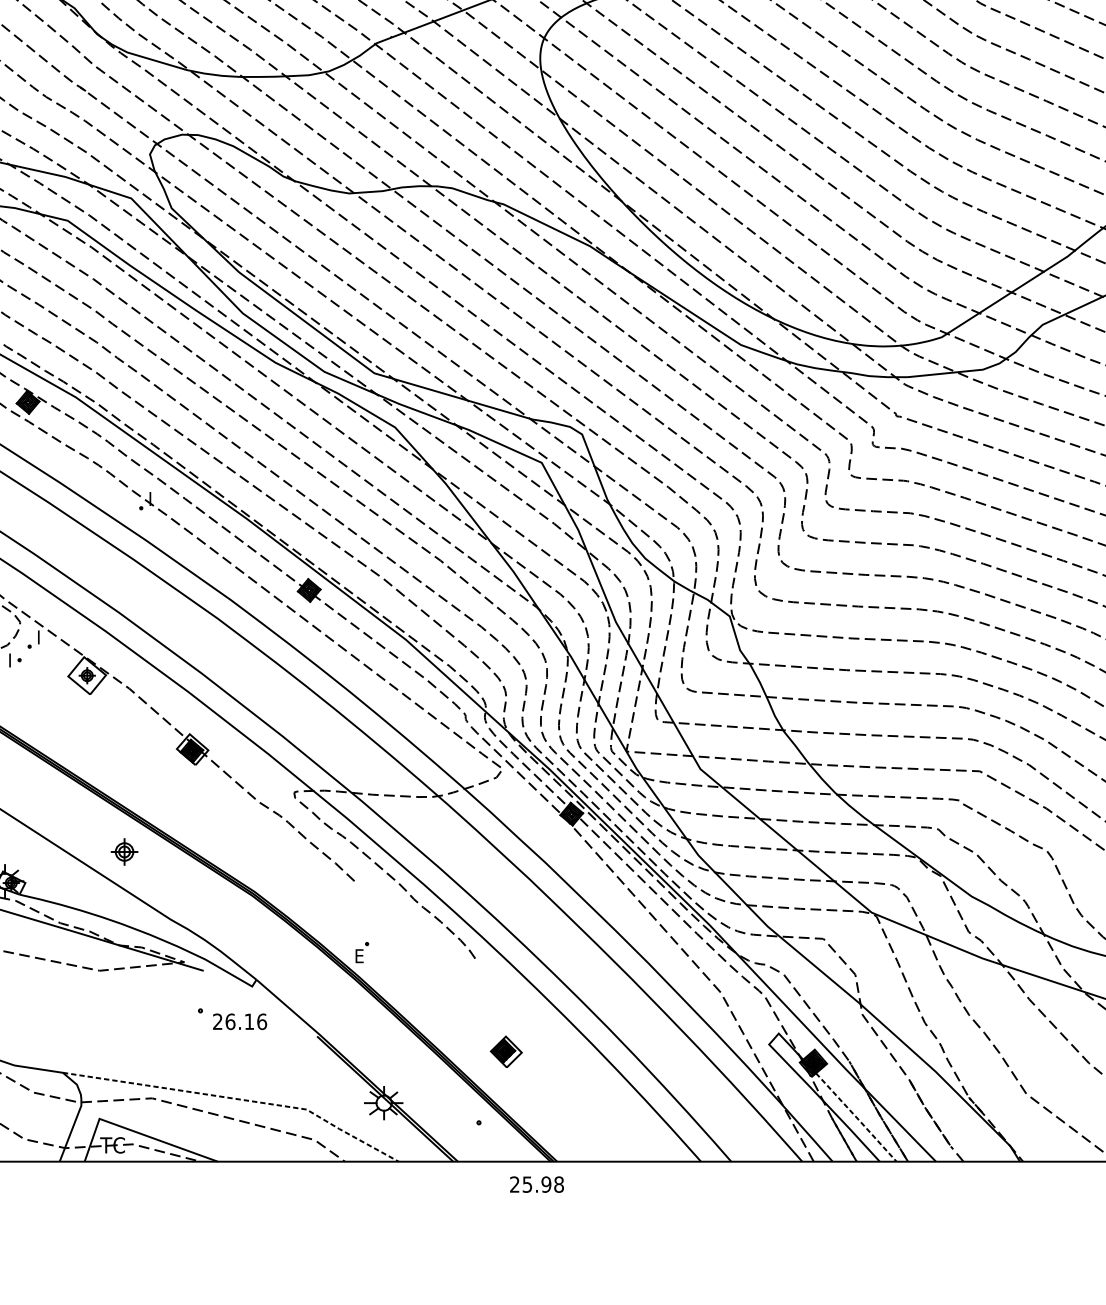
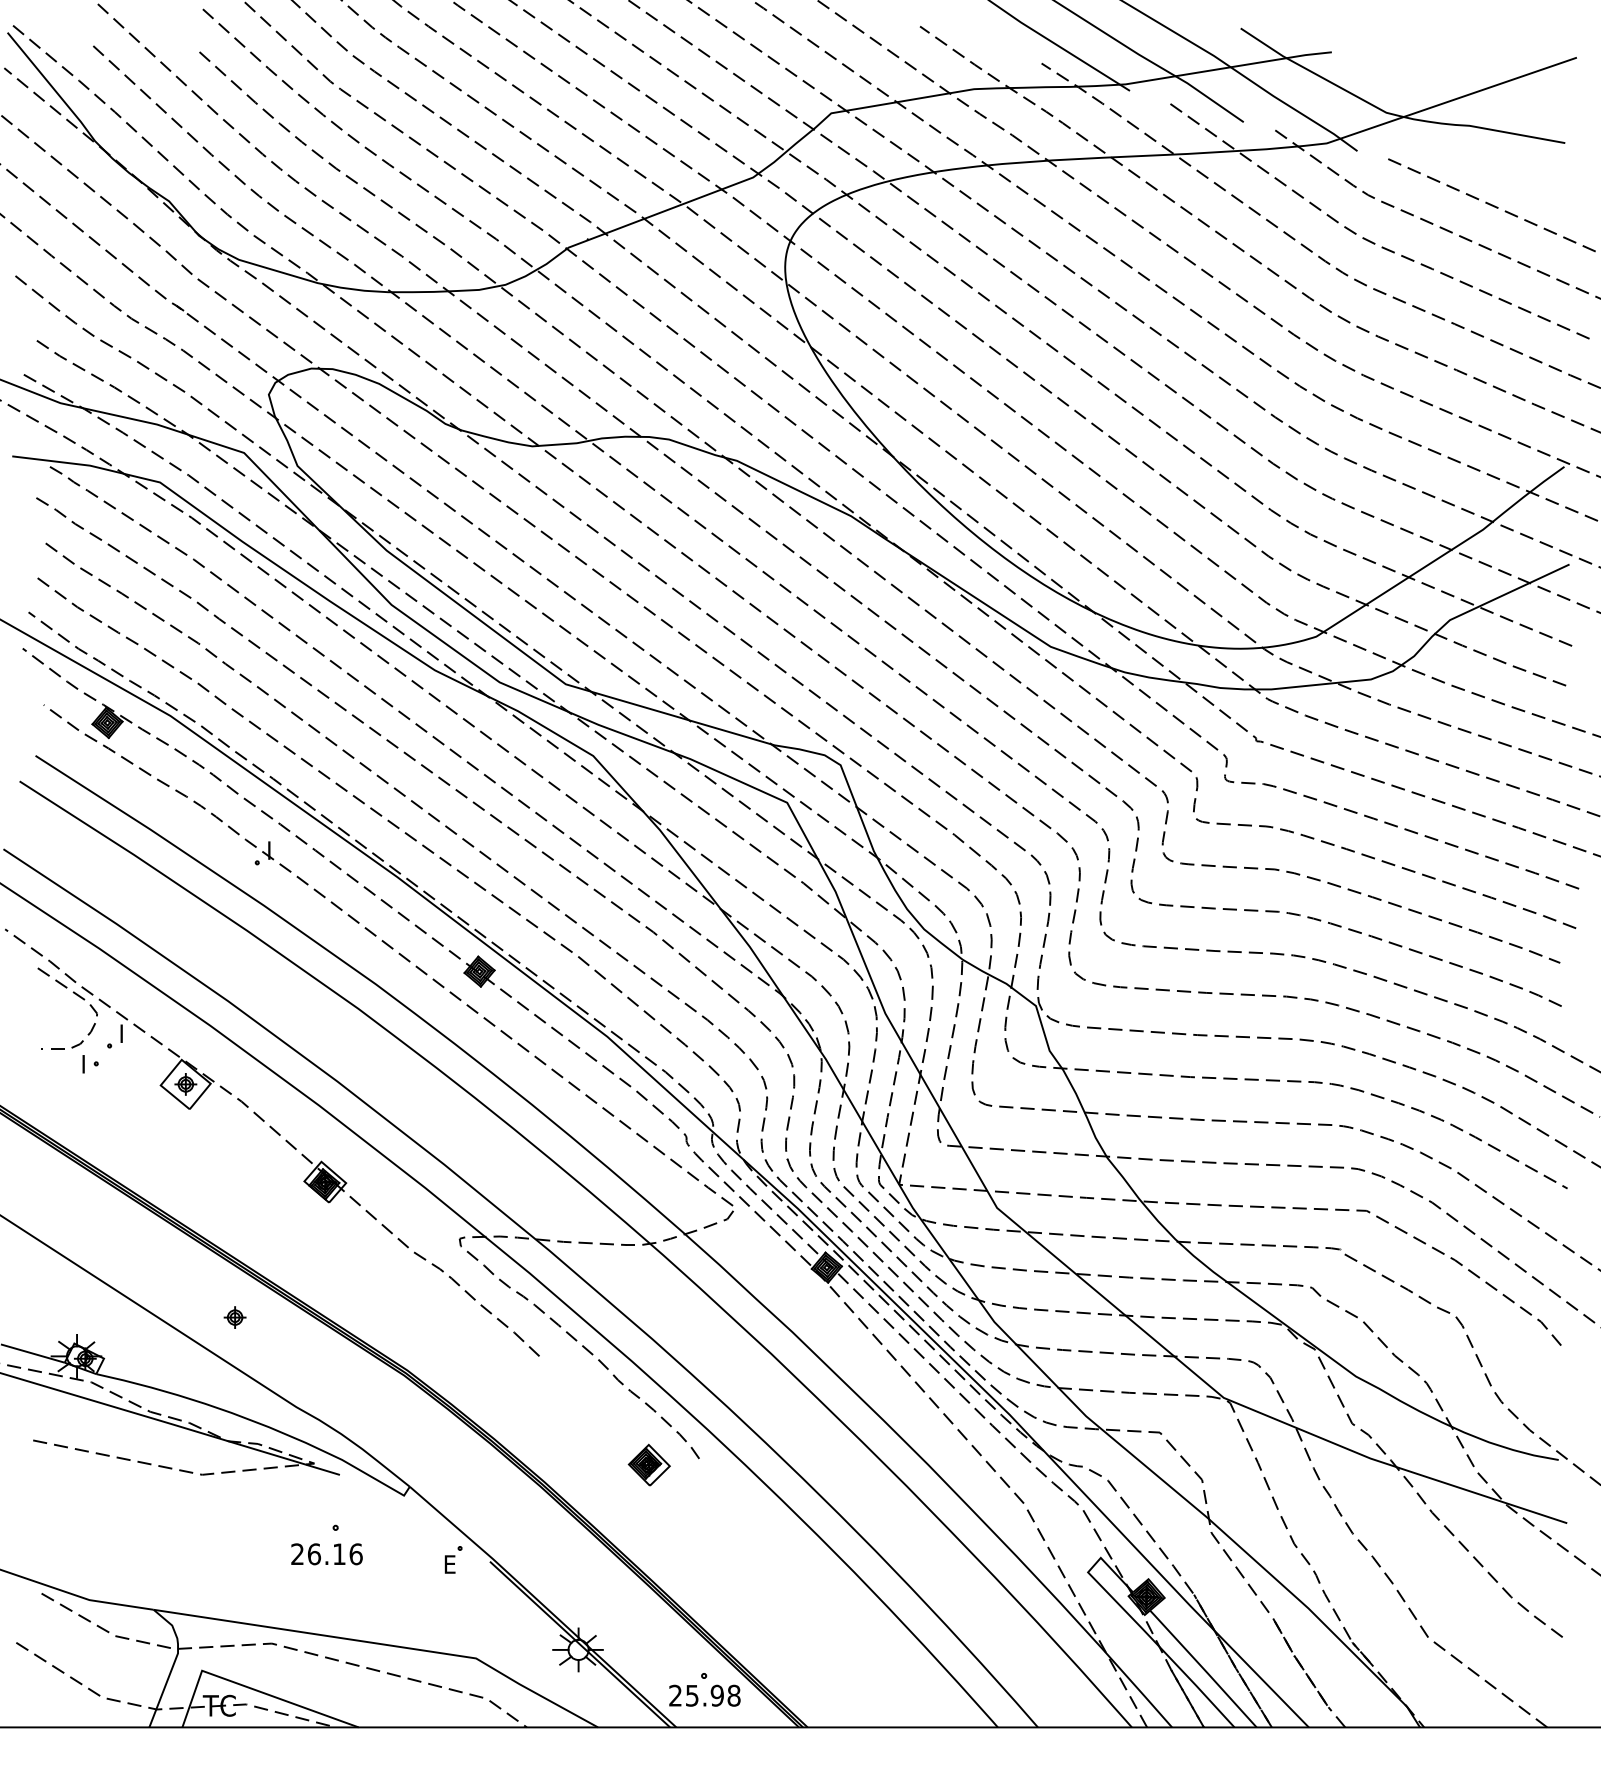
part: (124, 851) -> (234, 1317), size x0.62
part: (362, 952) -> (453, 1559), moved
text: (239, 1021) -> (326, 1554), moved
part: (505, 1051) -> (648, 1464), moved
line: (238, 1099) -> (385, 1644), dashed -> solid
line: (857, 1117) -> (1204, 1669), dashed -> solid
text: (536, 1184) -> (704, 1695), moved

